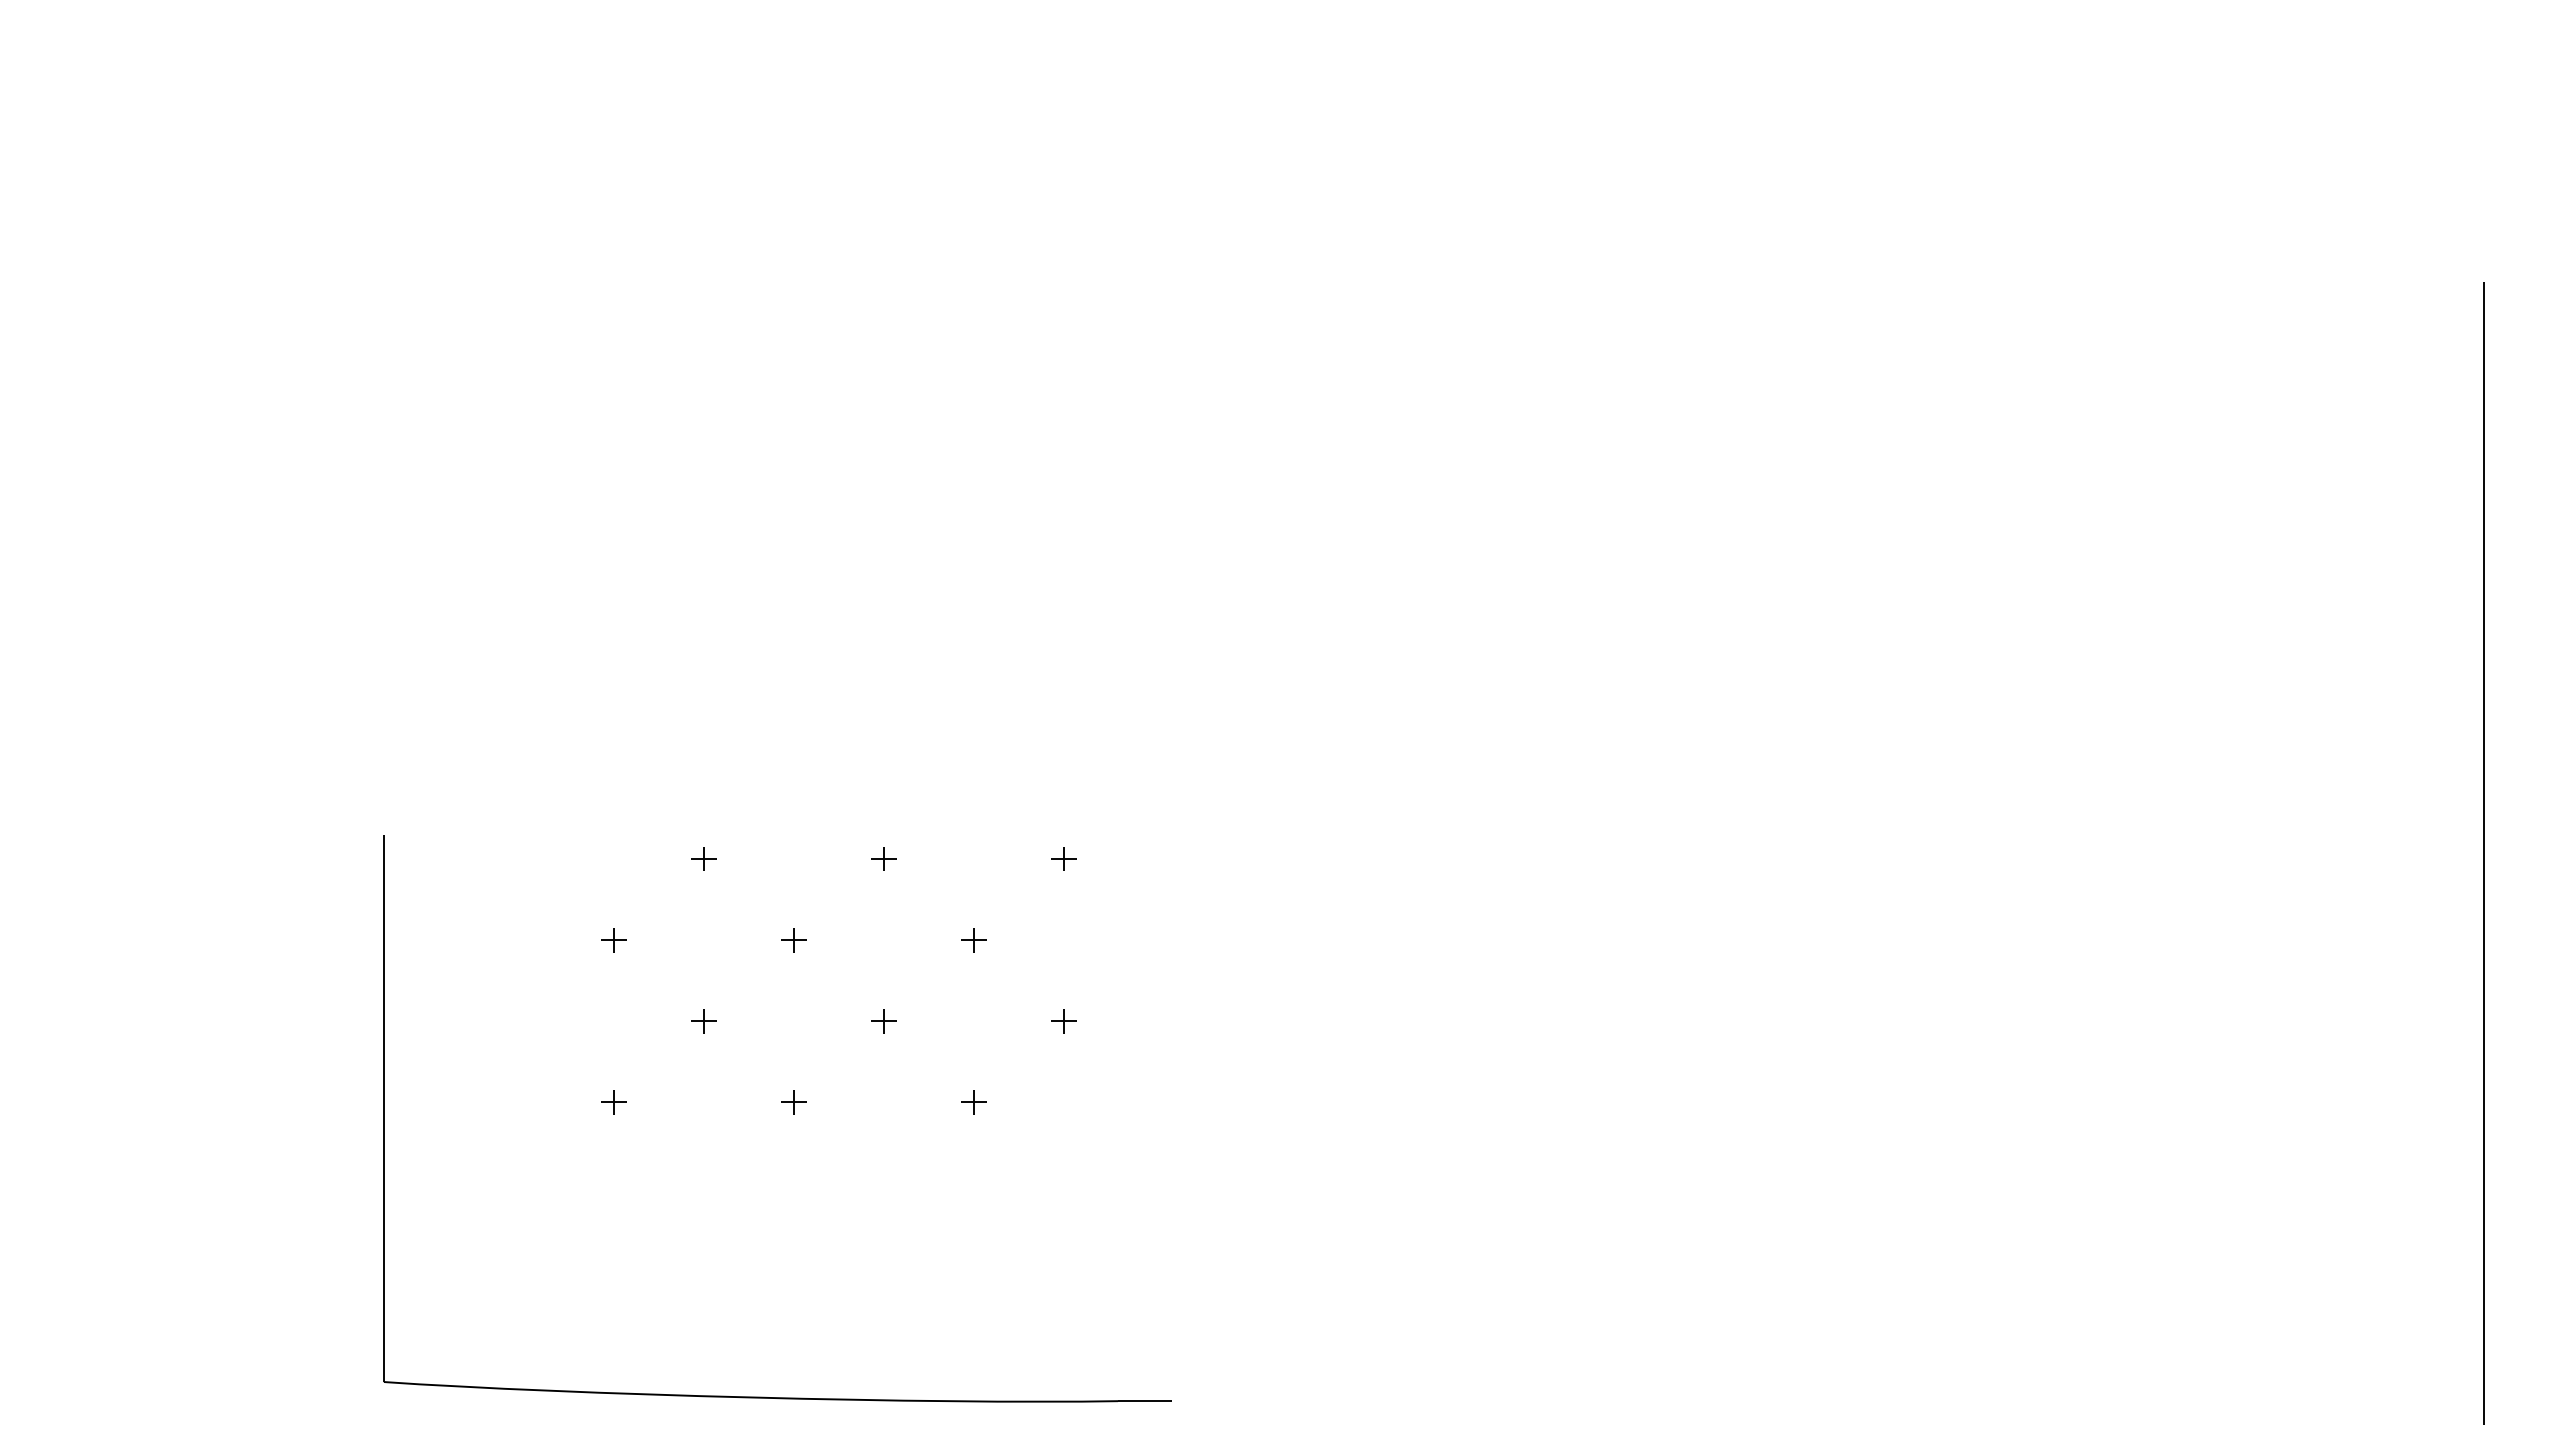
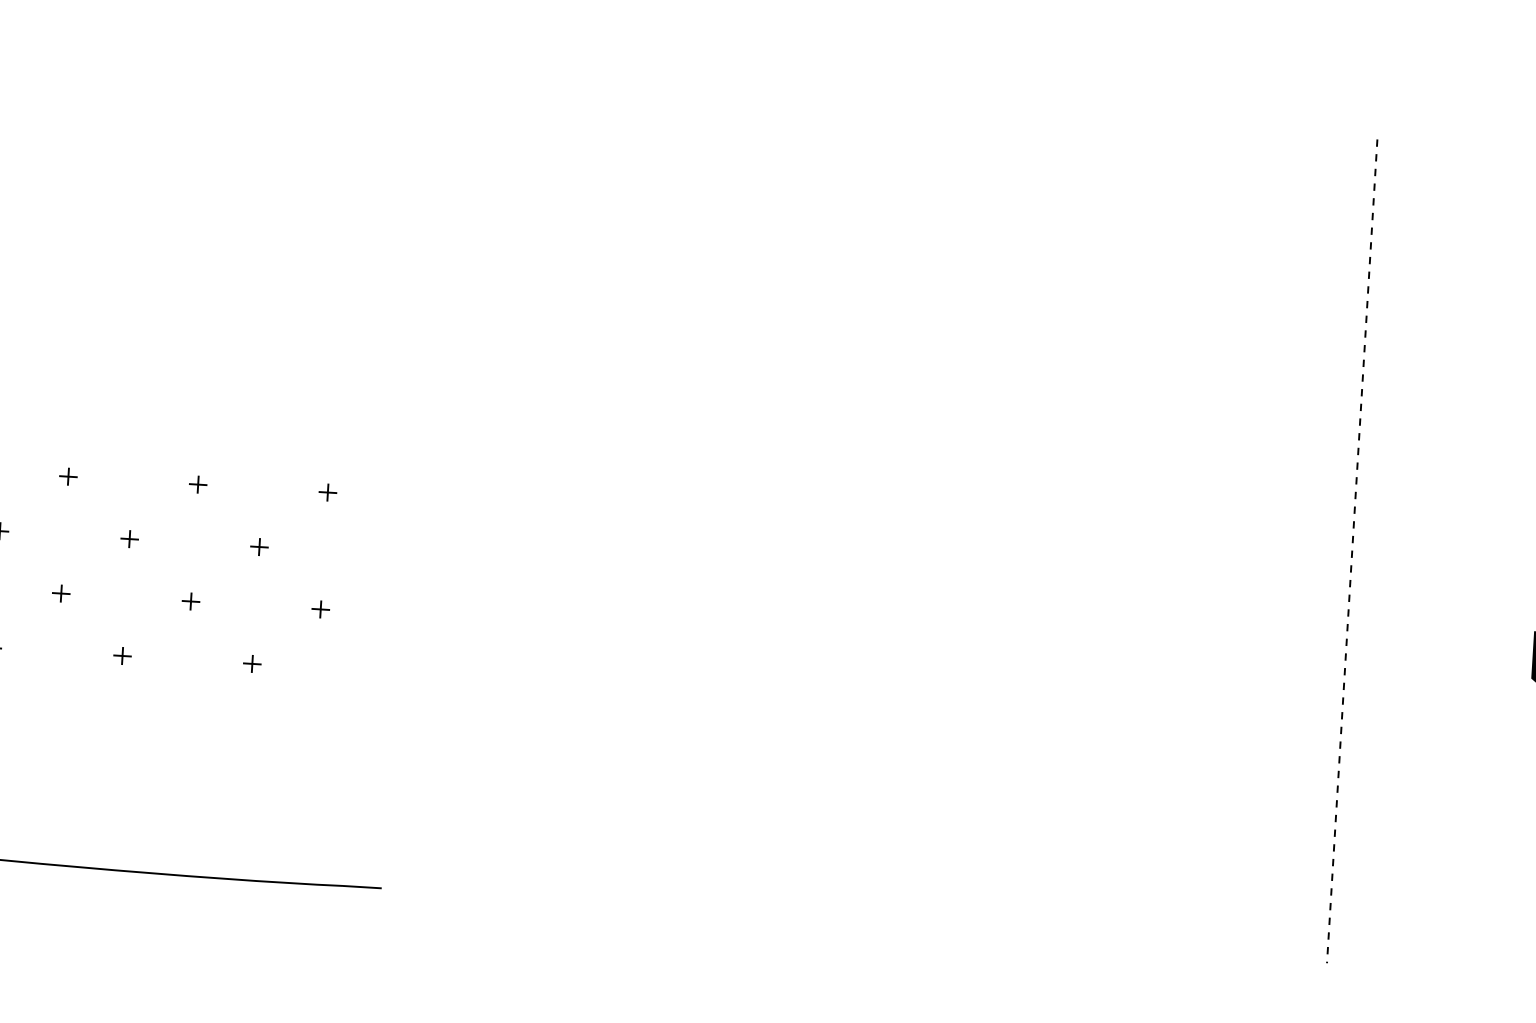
line: (2484, 854) -> (1352, 552), solid -> dashed

